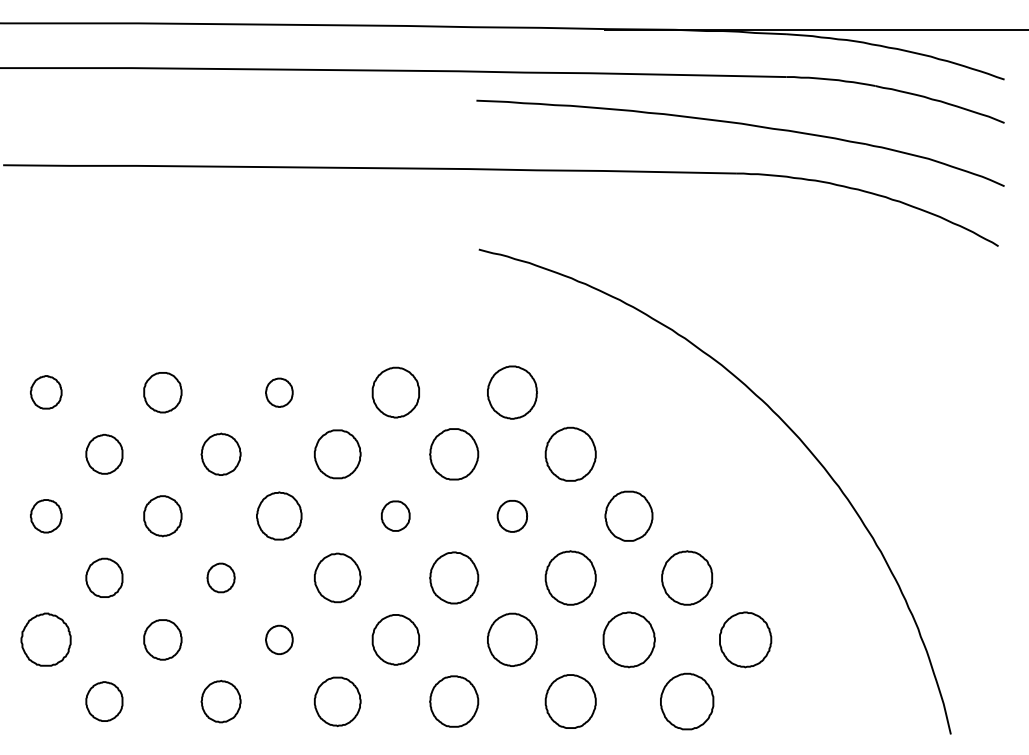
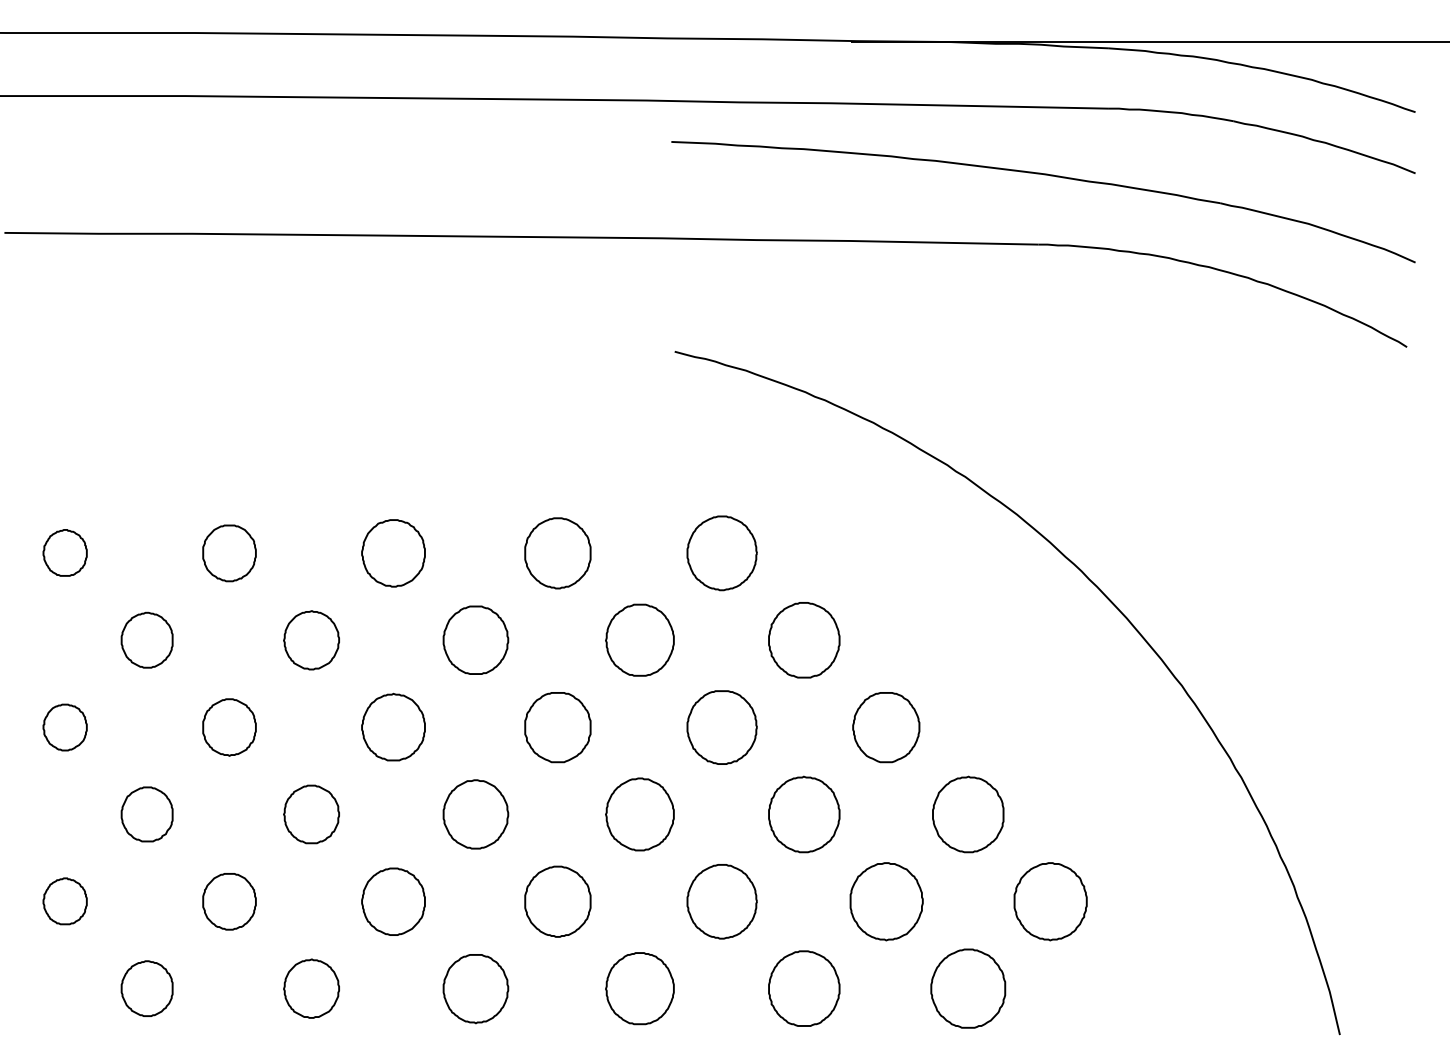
part: (279, 392) -> (393, 553), size x1.67
part: (395, 515) -> (557, 726), size x1.67
part: (512, 516) -> (722, 727), size x1.67
part: (220, 577) -> (310, 813), size x1.43
part: (46, 639) -> (65, 901), size x0.62
part: (279, 639) -> (393, 901), size x1.67

